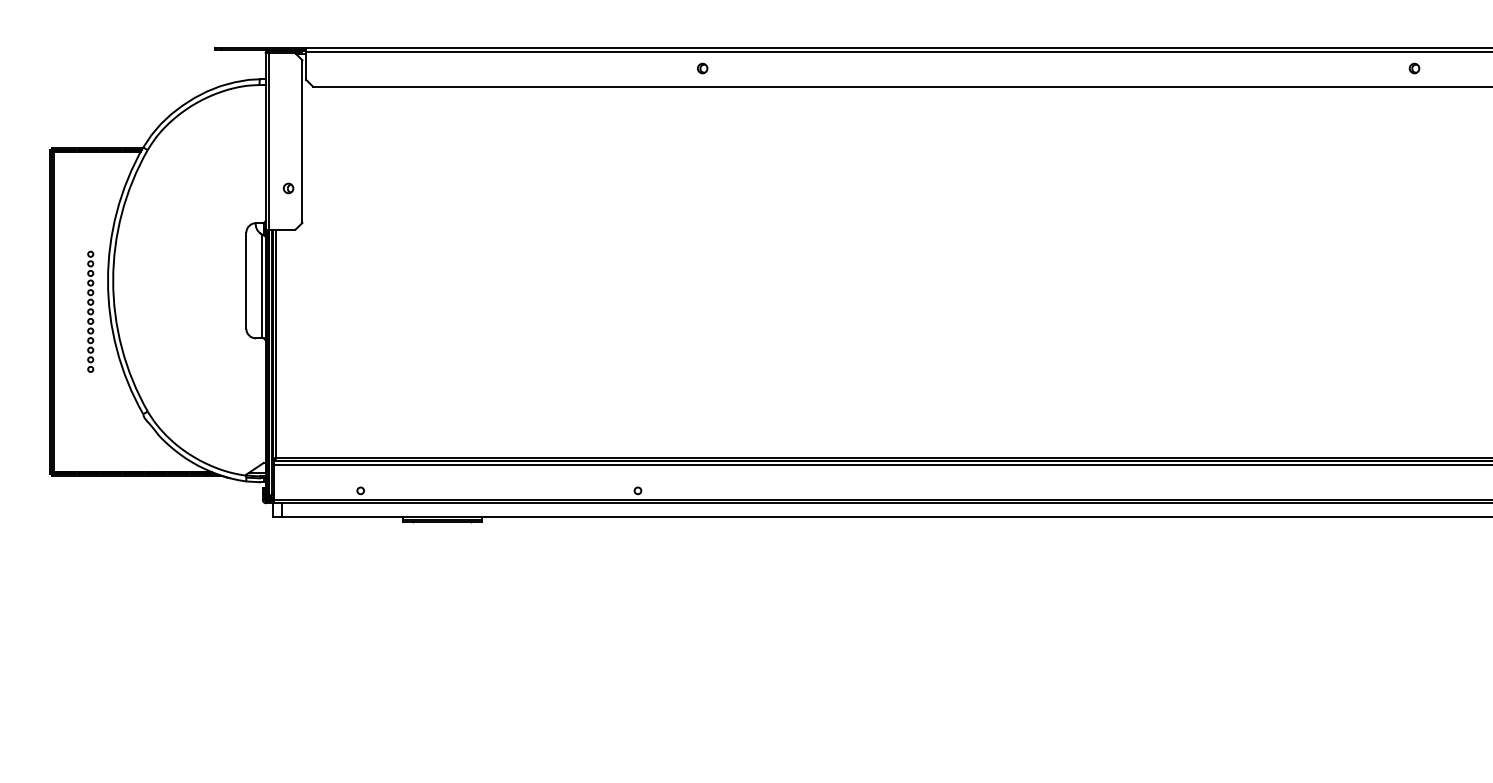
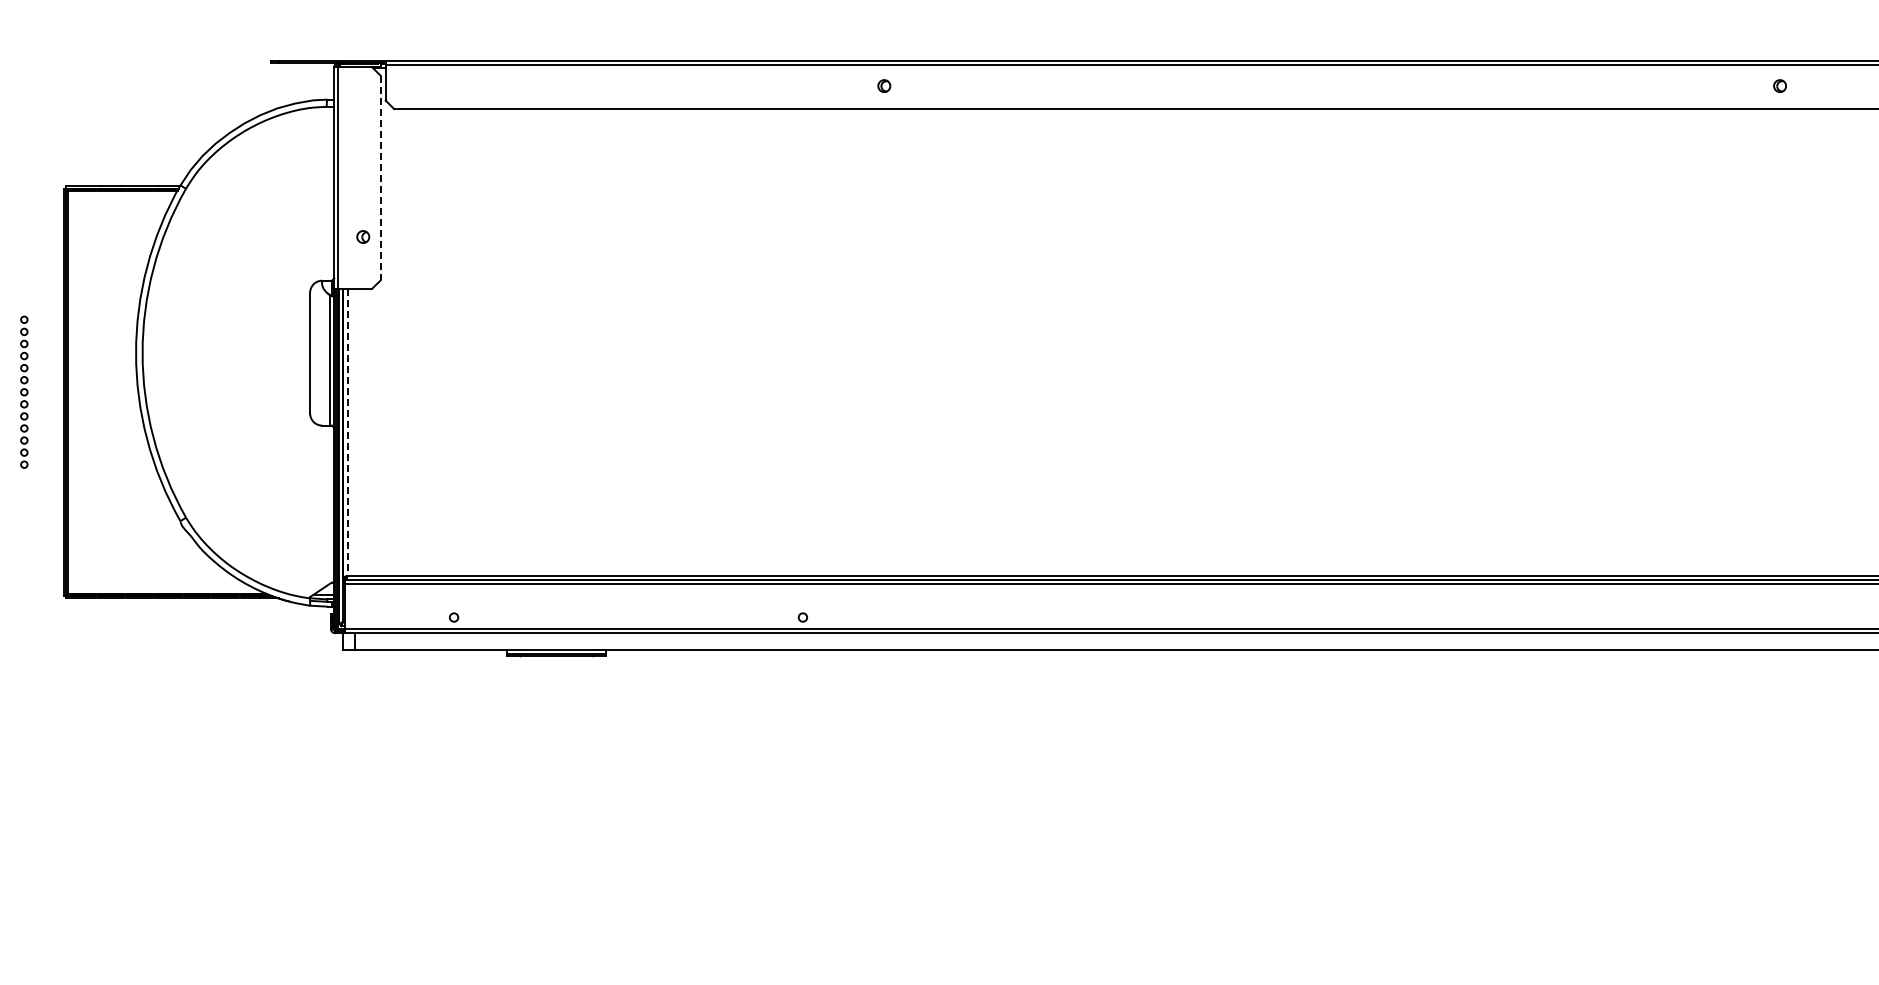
line: (302, 141) -> (380, 178), solid -> dashed
part: (90, 311) -> (24, 391), moved
line: (276, 343) -> (347, 432), solid -> dashed

